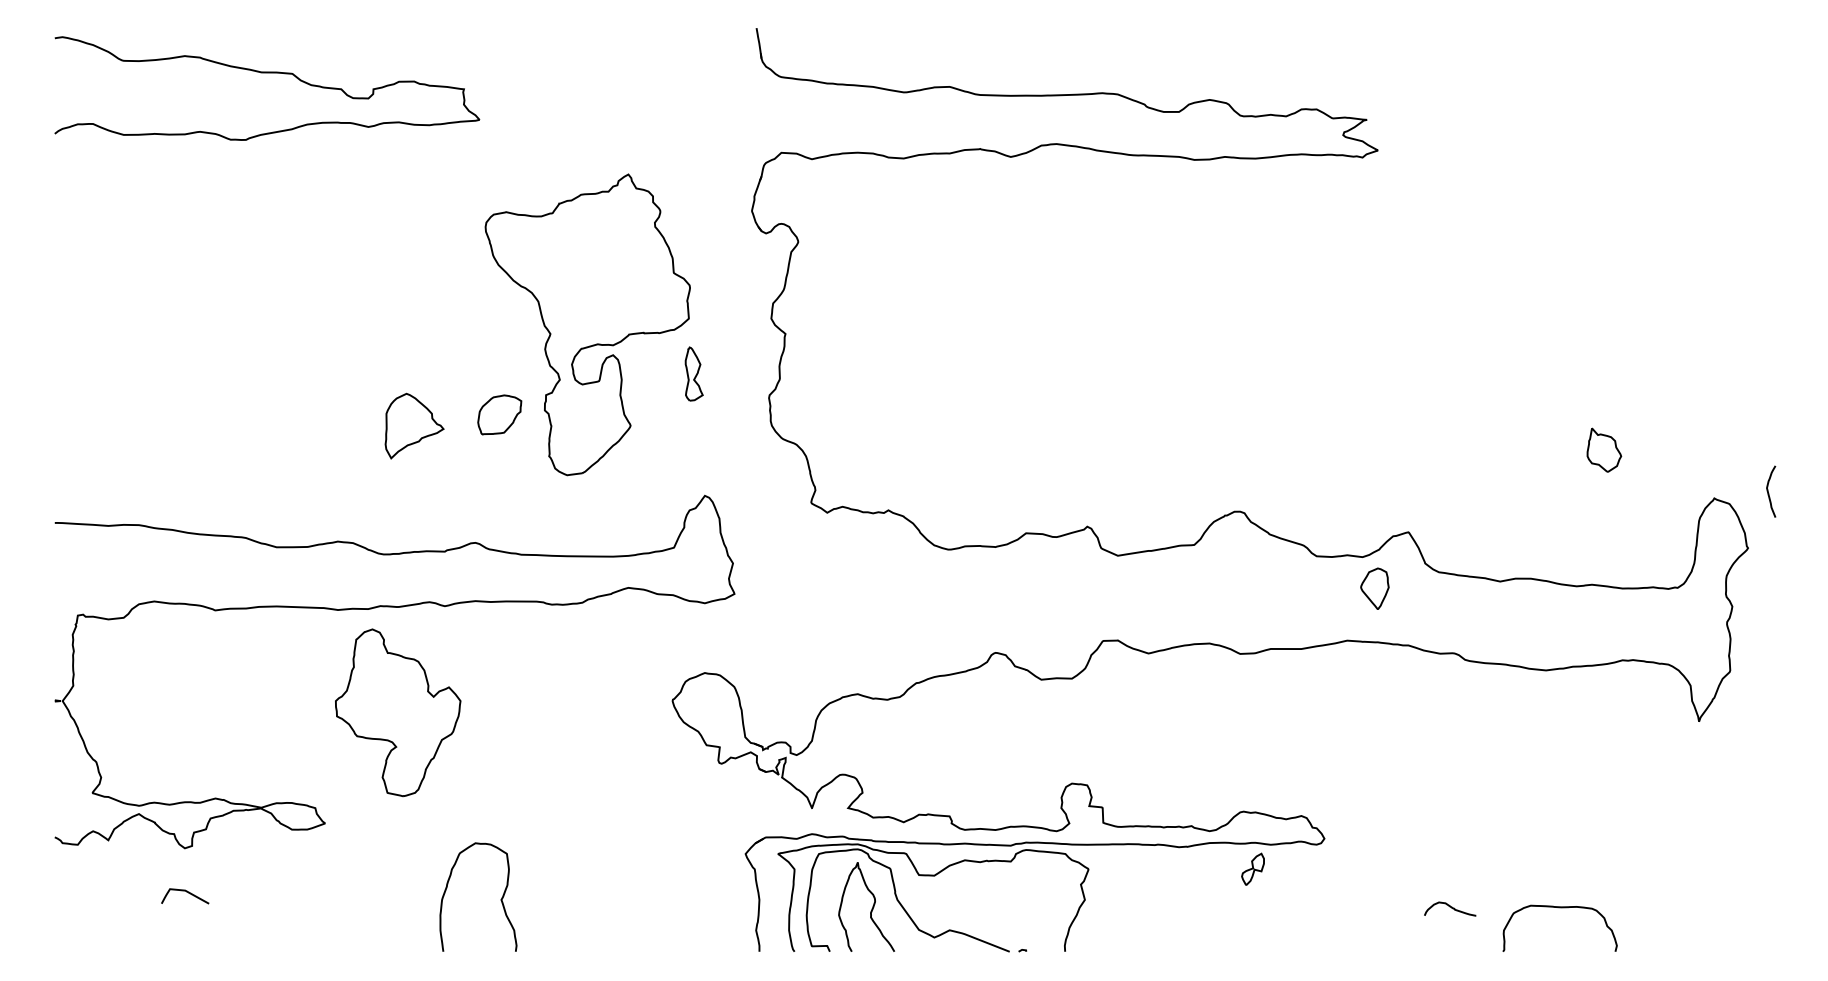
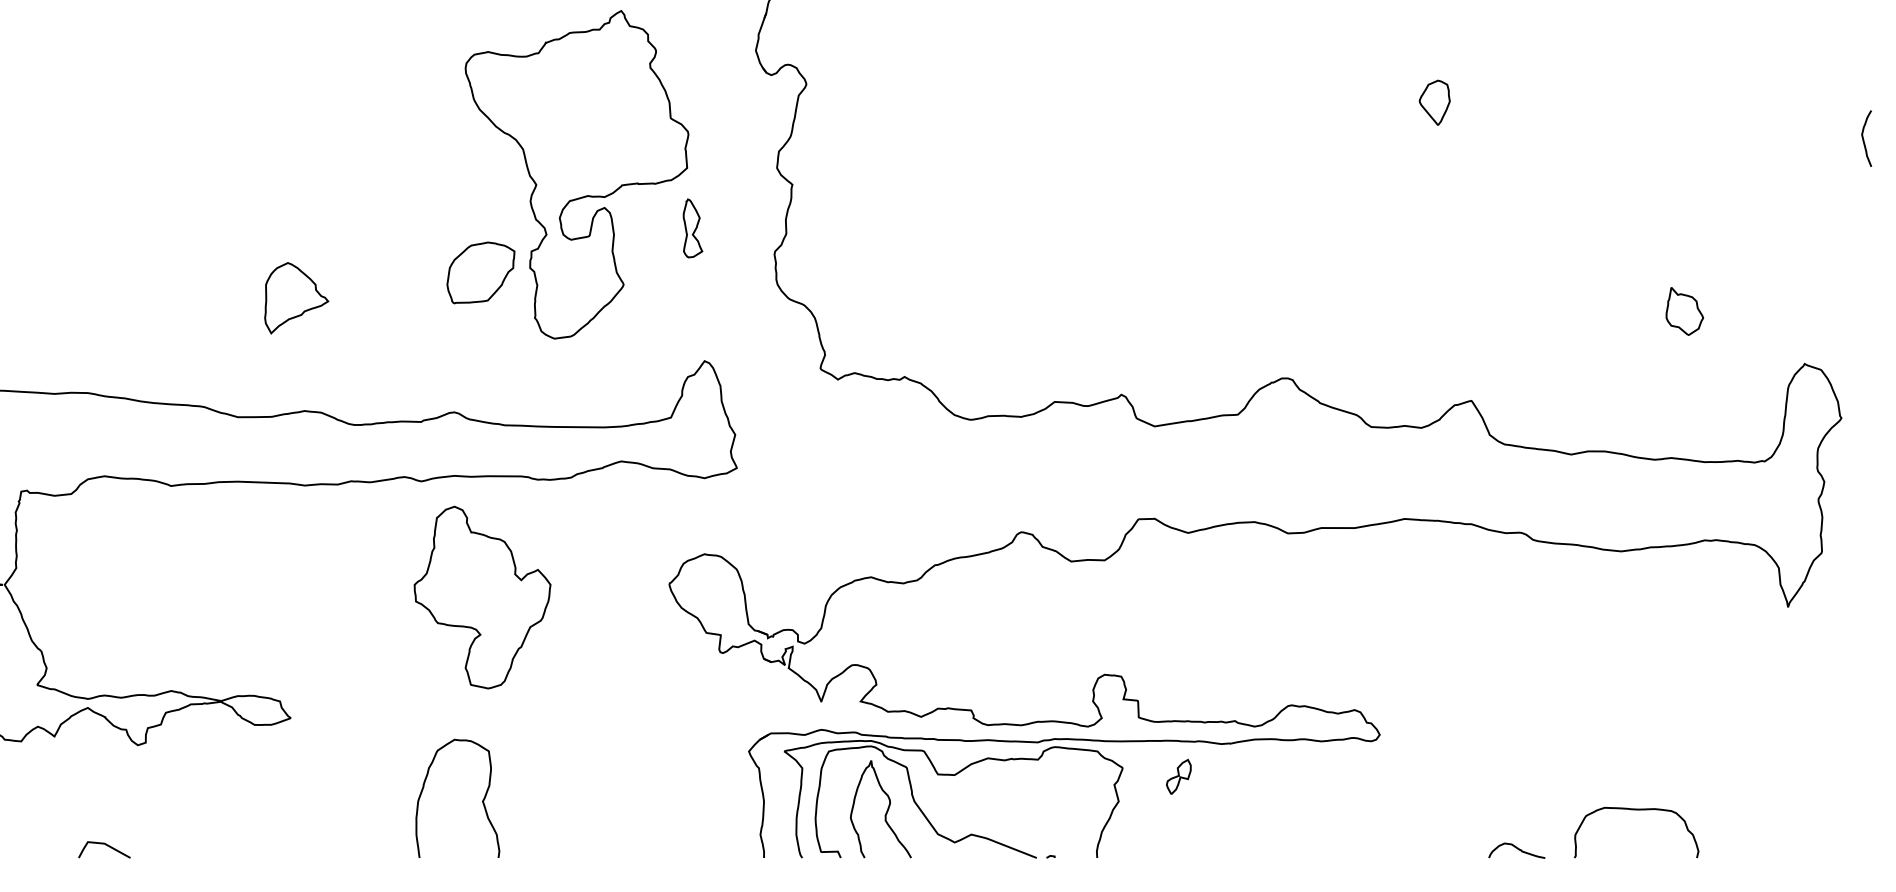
part: (499, 414) -> (480, 272), size x1.43
part: (414, 425) -> (296, 297), moved
curve: (1769, 493) -> (1864, 140), moved
part: (1374, 588) -> (1434, 102), moved
part: (398, 712) -> (482, 597), moved
part: (1252, 868) -> (1178, 775), moved
curve: (186, 892) -> (105, 845), moved
curve: (1450, 907) -> (1517, 848), moved

